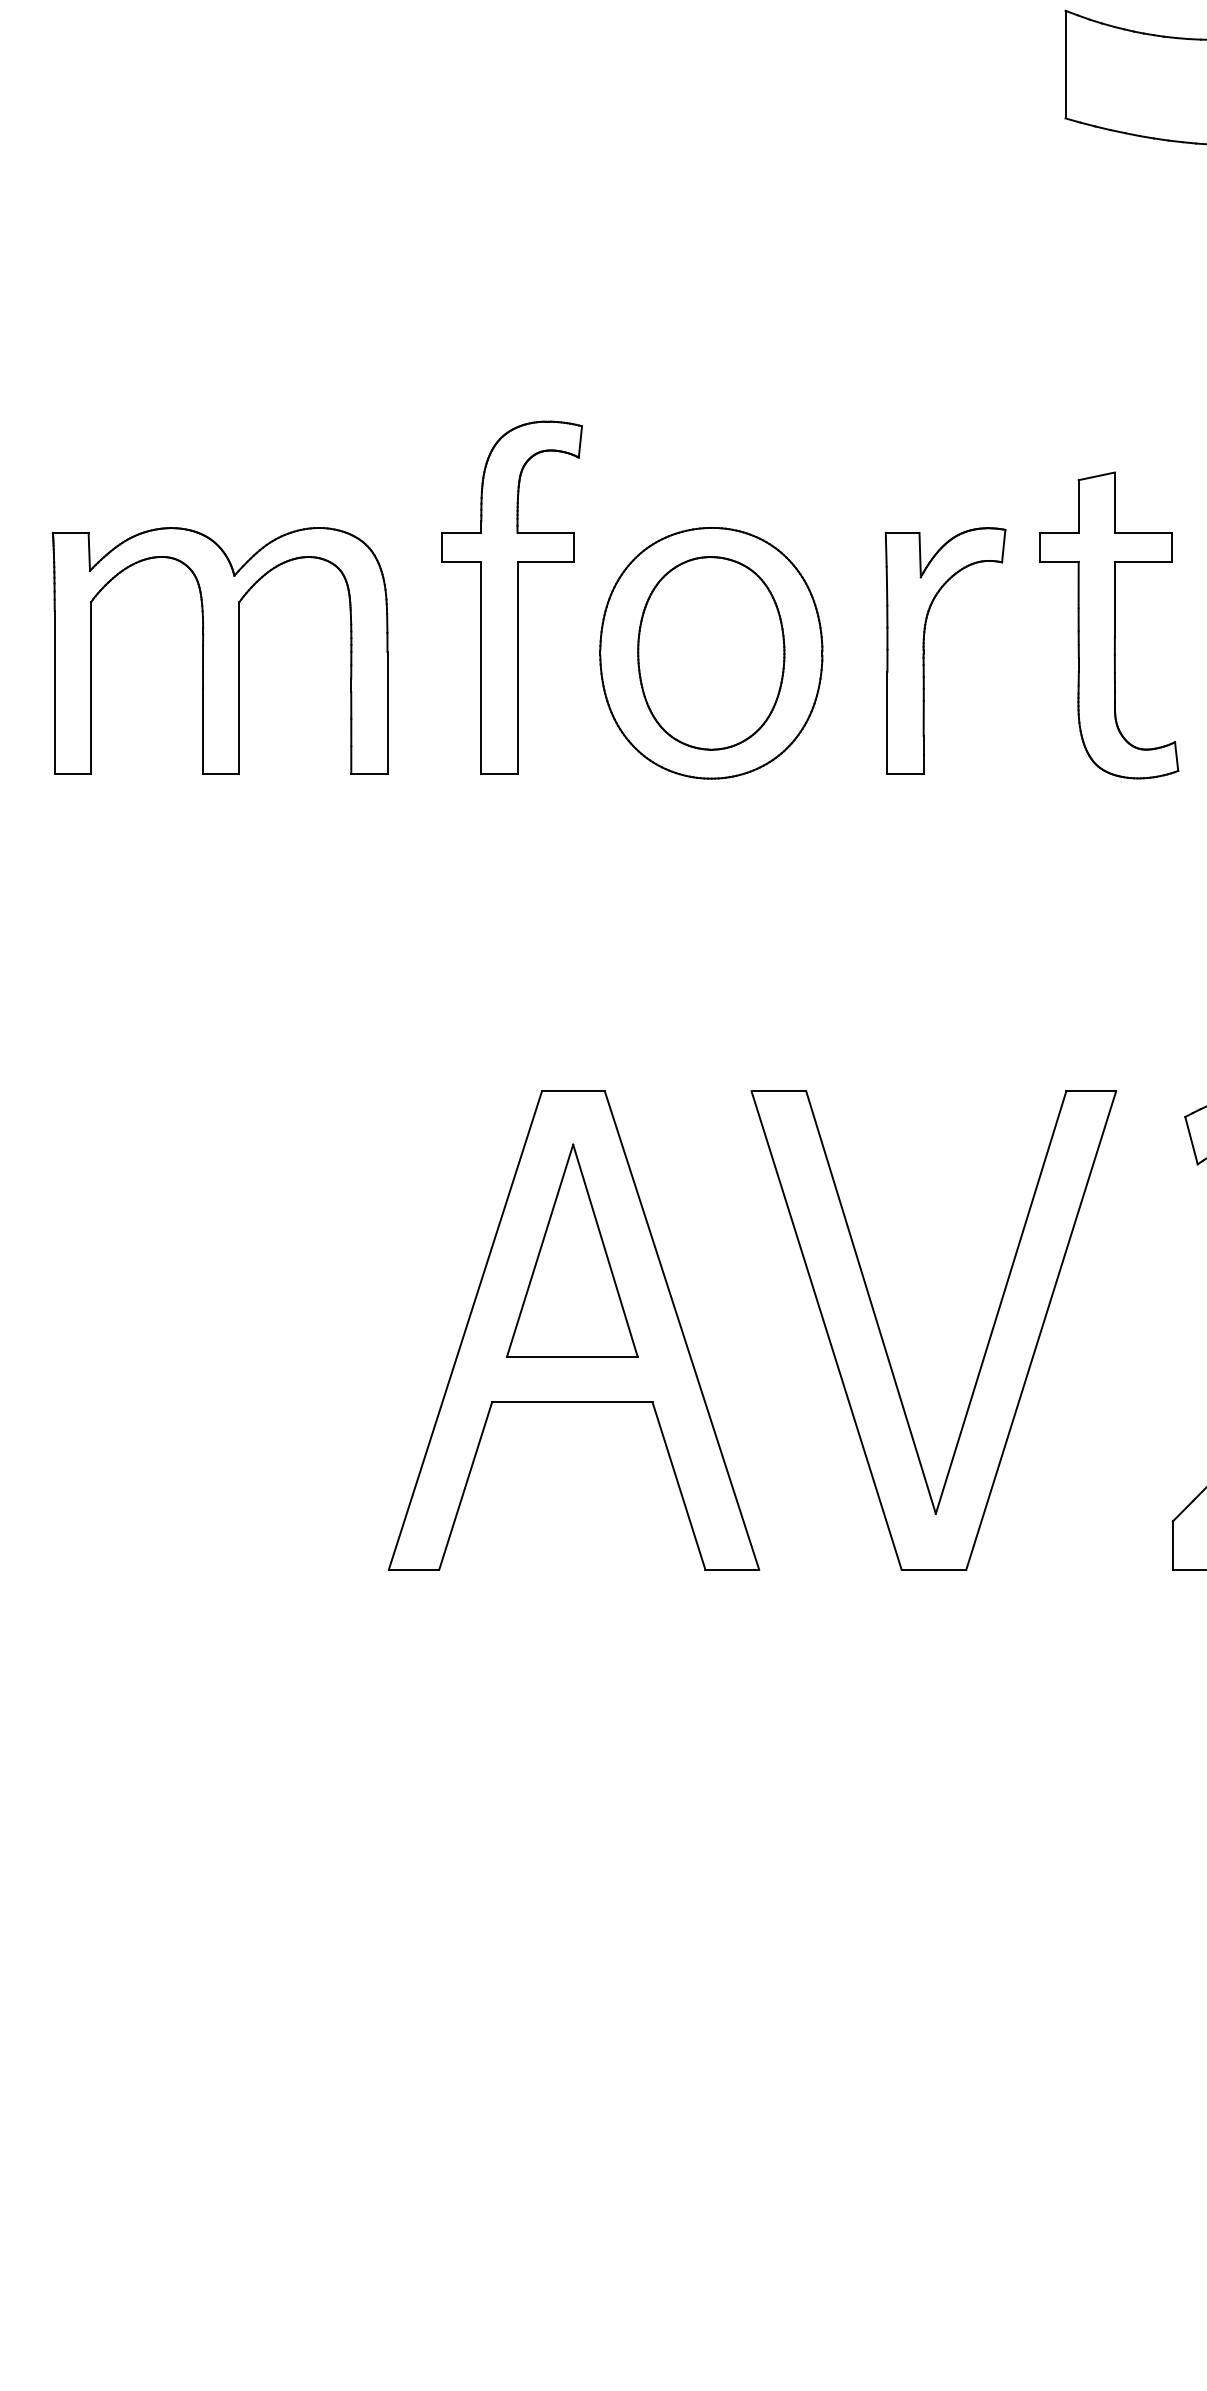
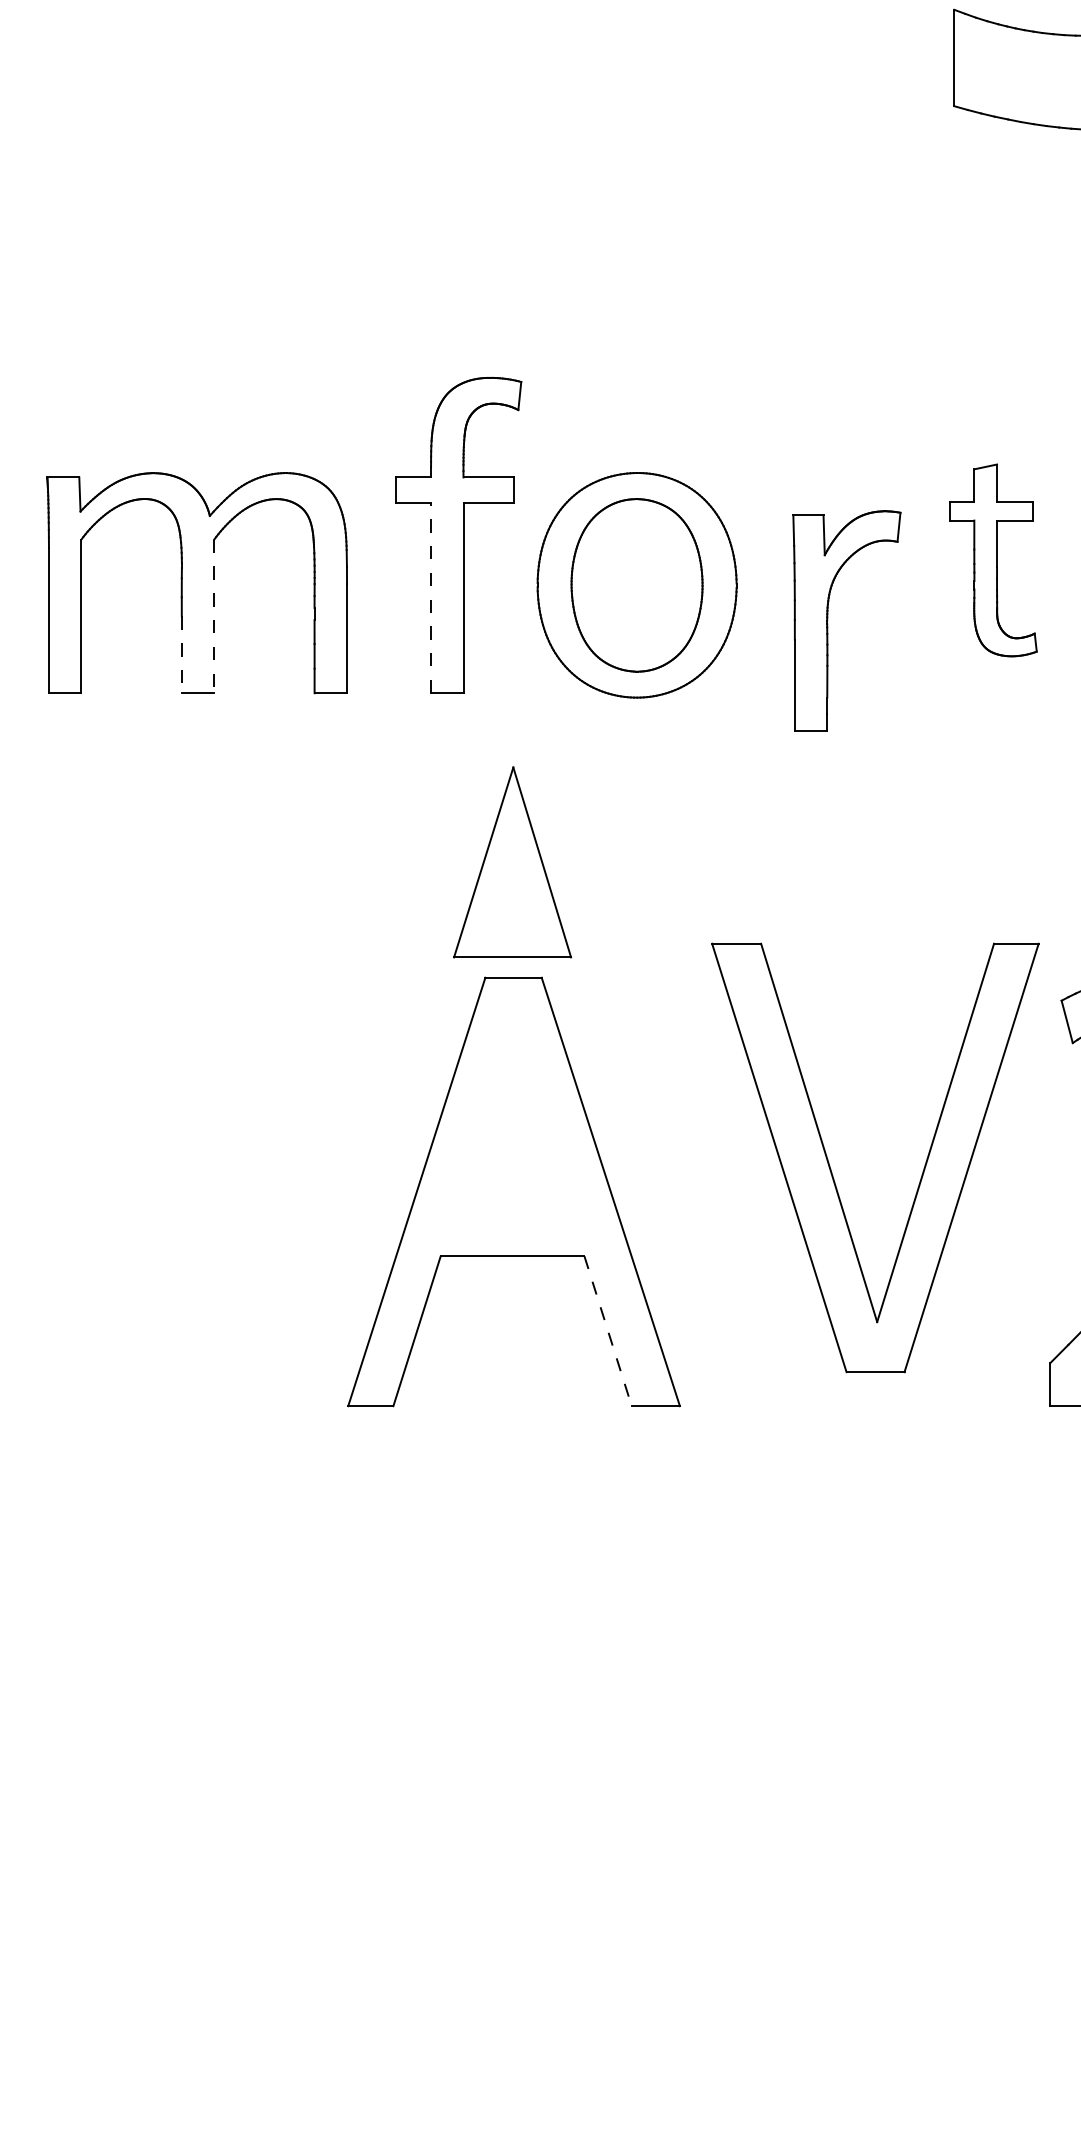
part: (1109, 625) -> (993, 560), size x0.7
part: (925, 650) -> (828, 620), moved
line: (481, 668) -> (431, 598), solid -> dashed
line: (239, 688) -> (214, 616), solid -> dashed
line: (202, 731) -> (181, 655), solid -> dashed
part: (572, 1250) -> (512, 862), moved
part: (885, 1346) -> (832, 1172), moved
line: (679, 1486) -> (608, 1331), solid -> dashed

